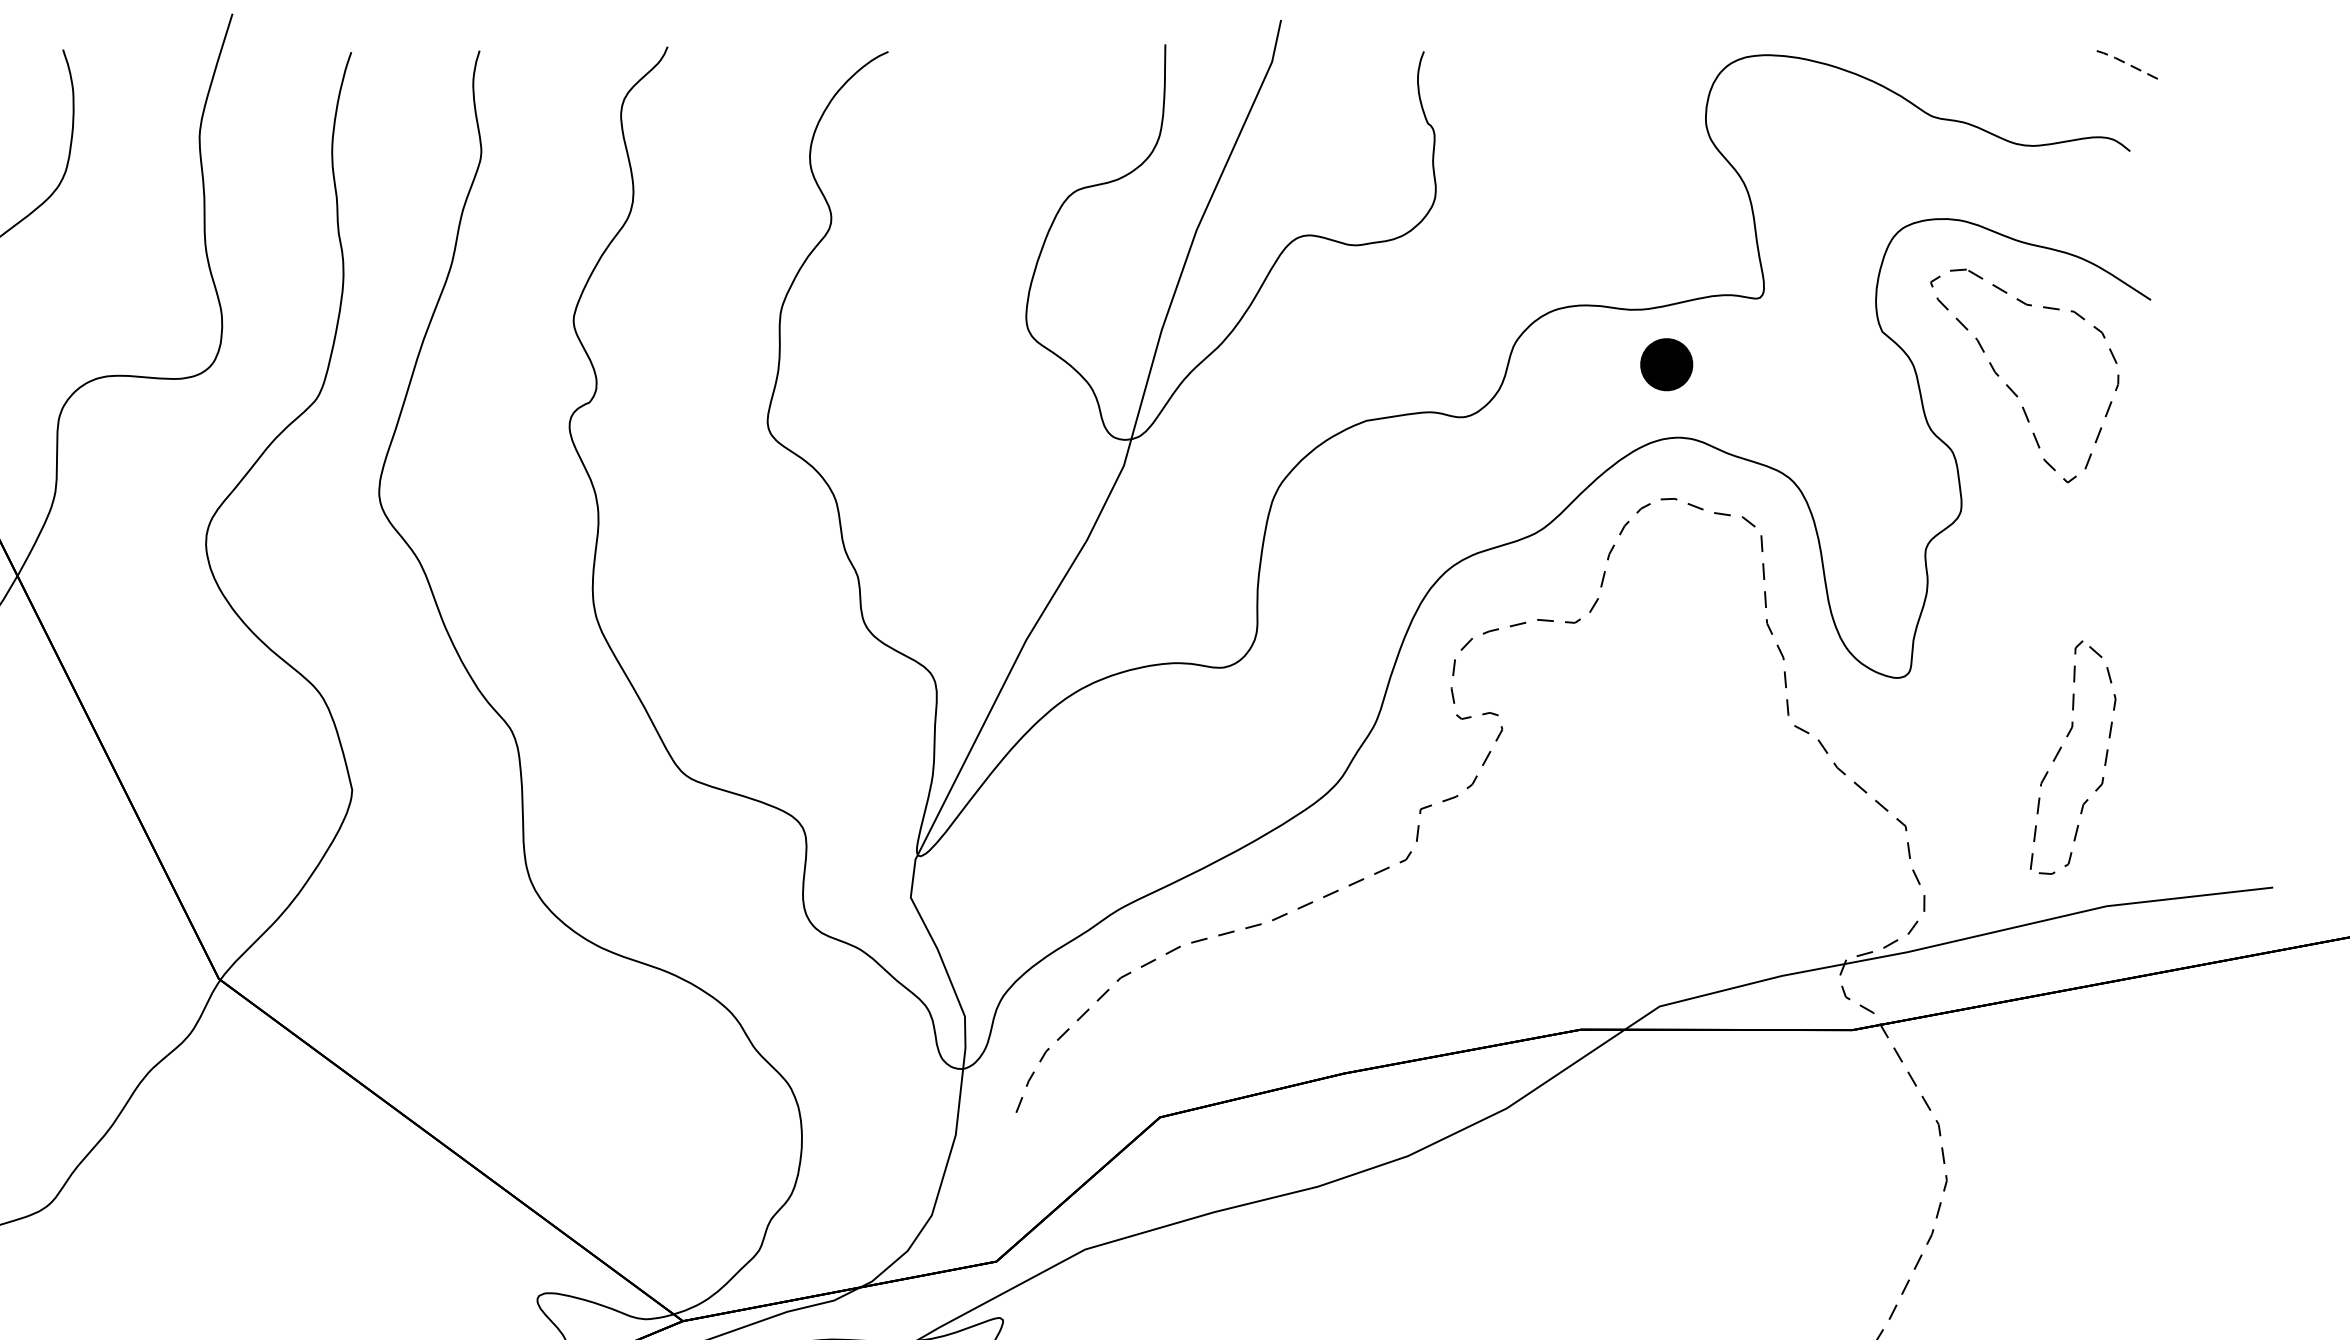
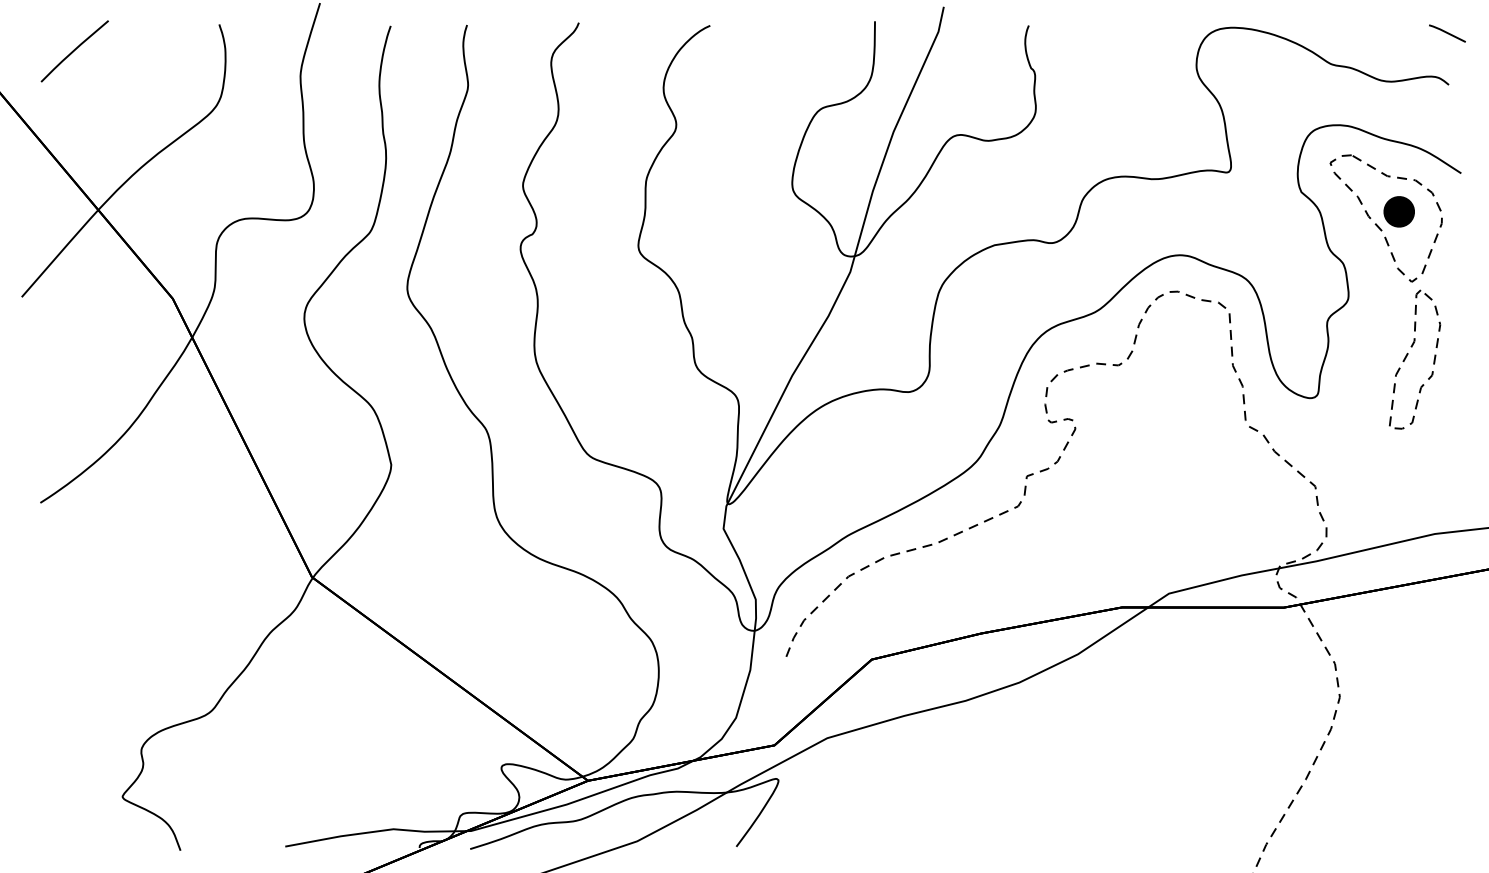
line: (2126, 63) -> (1446, 32), dashed -> solid
part: (1665, 364) -> (1398, 211), moved
part: (2060, 752) -> (1407, 356), moved

